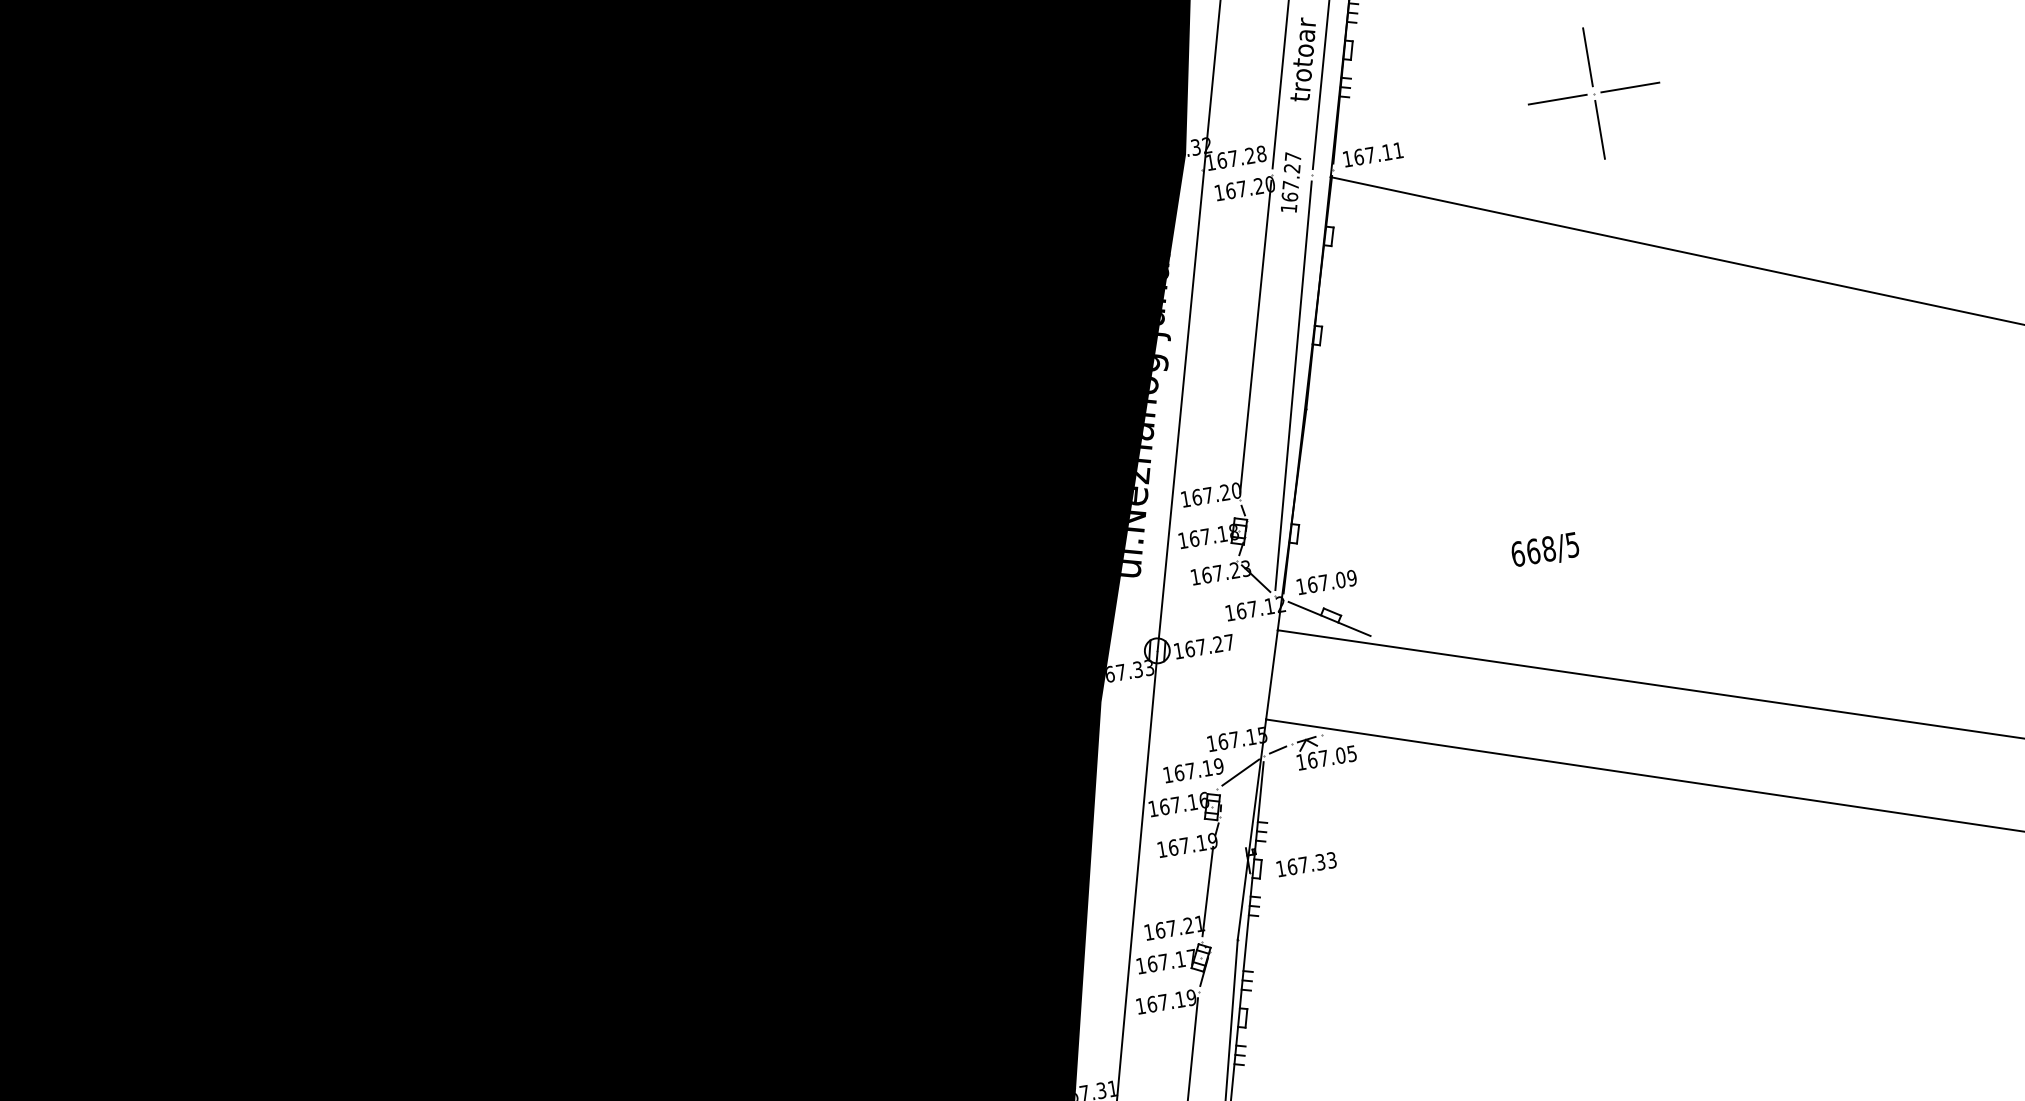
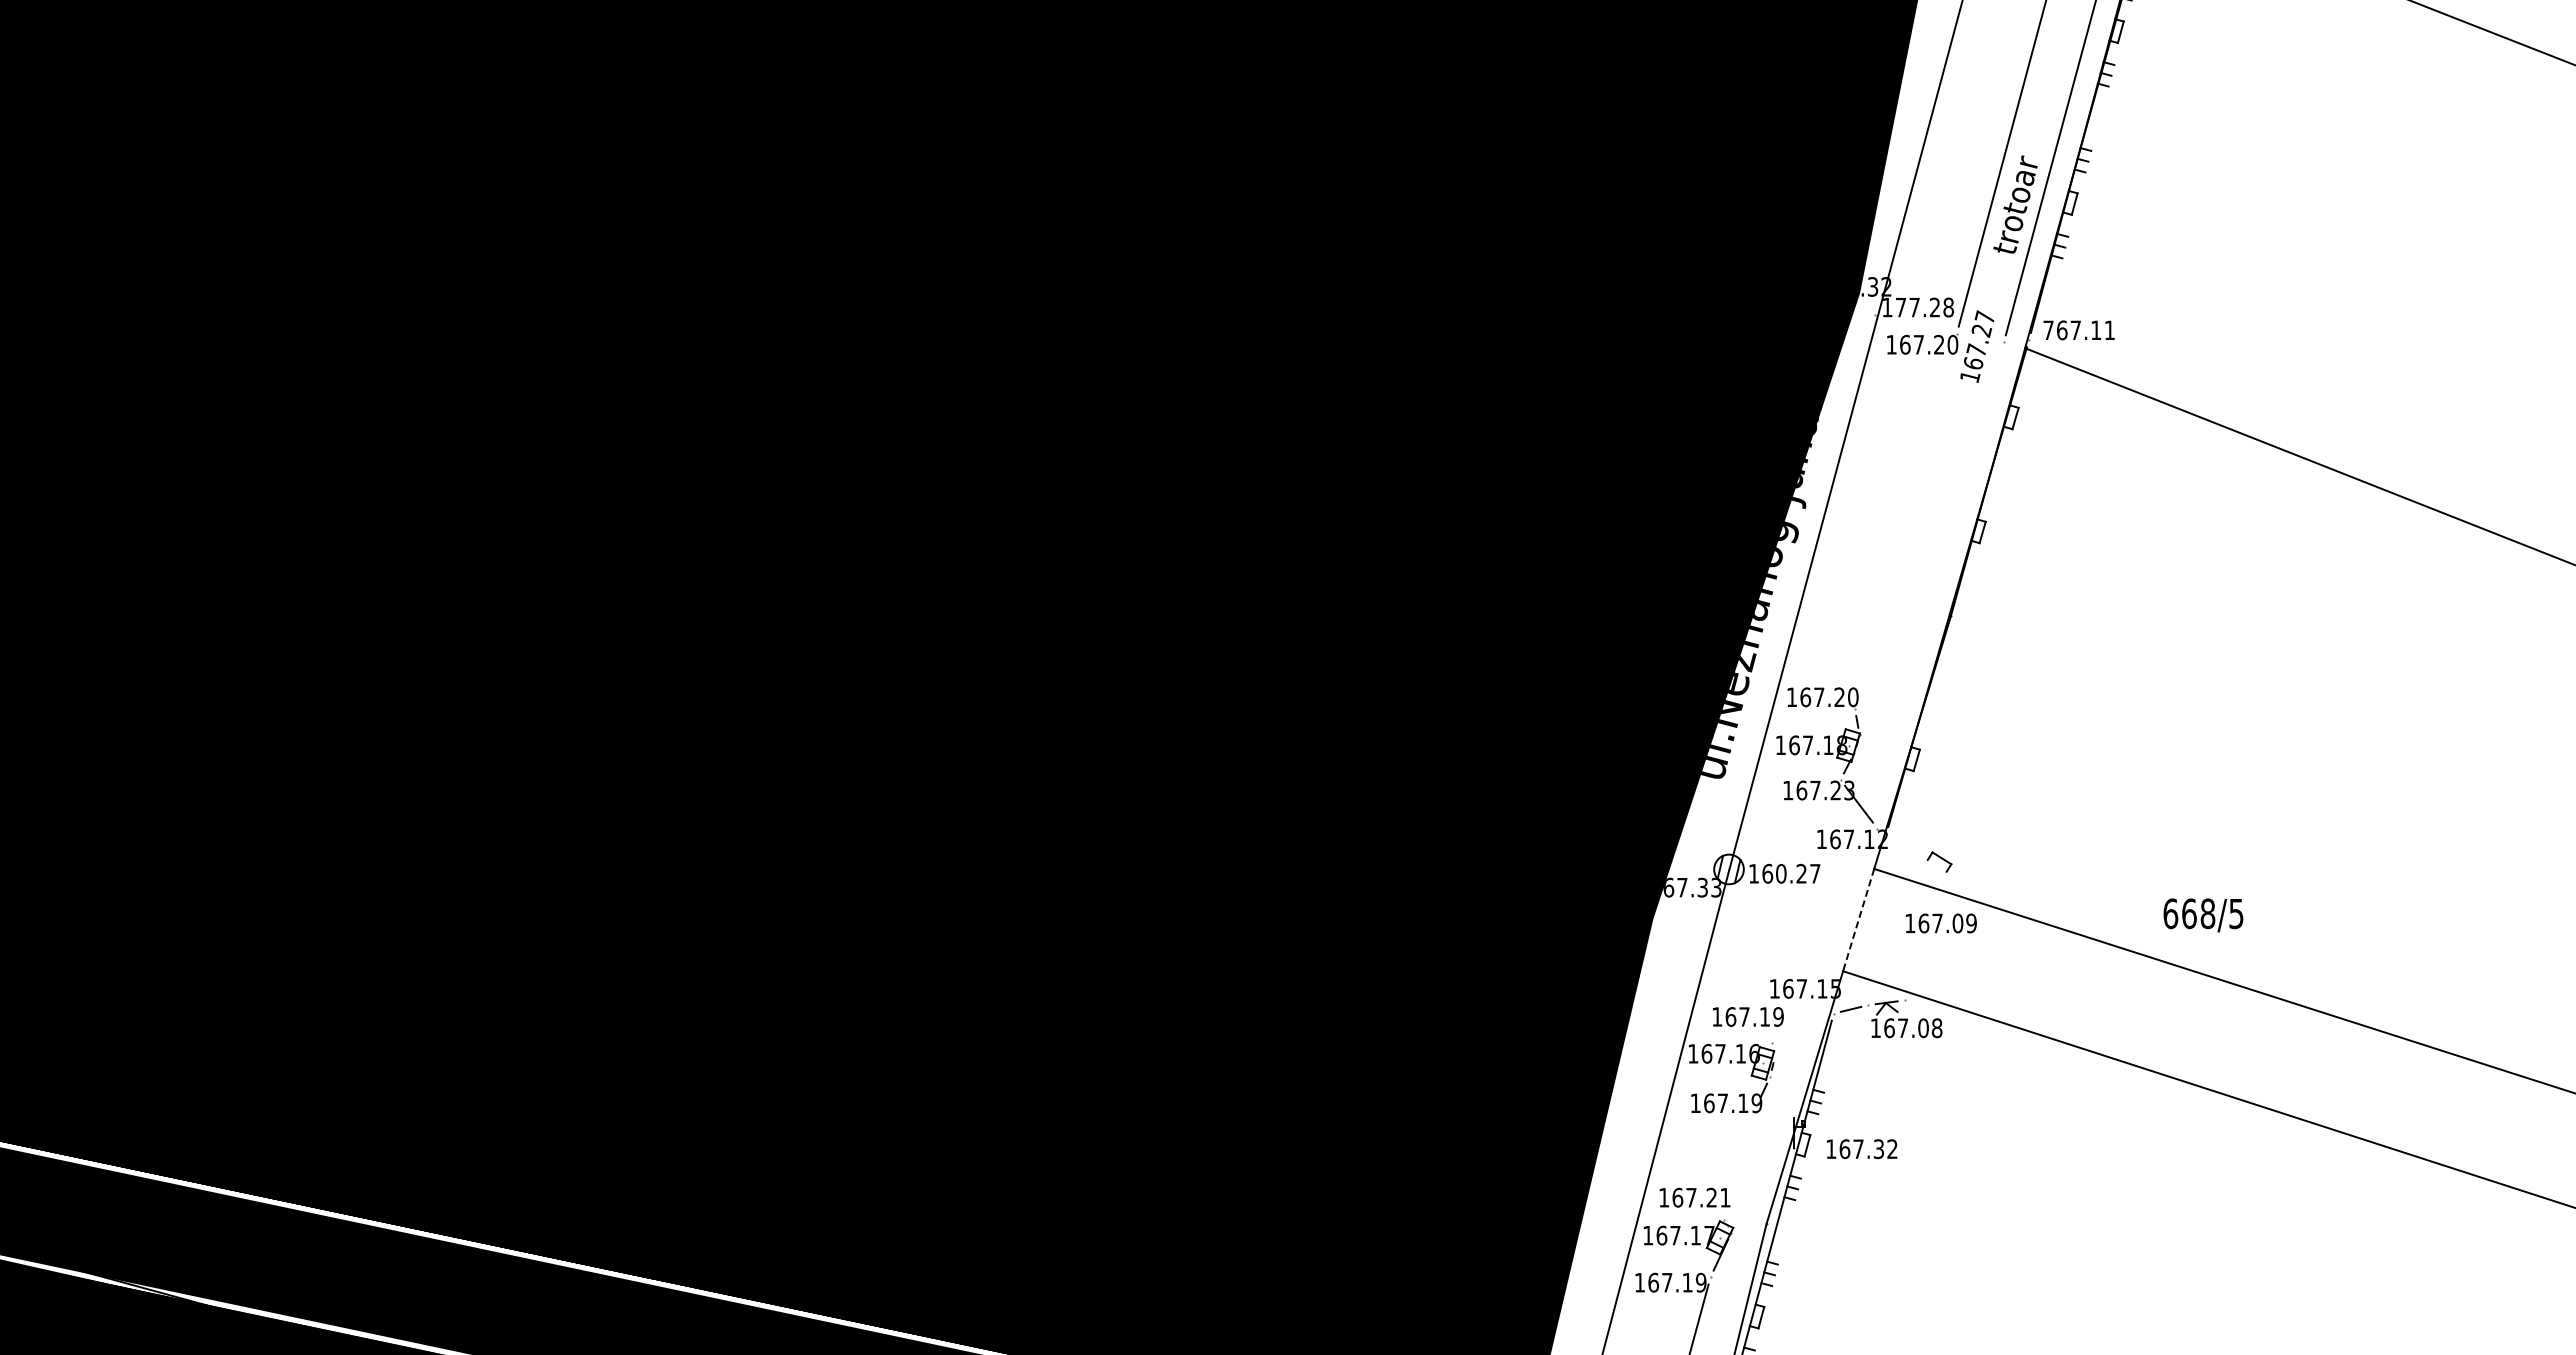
part: (1594, 93) -> (2350, 301), removed
text: (1347, 158) -> (2048, 329), 167.11 -> 767.11
text: (1221, 160) -> (1900, 307), 167.28 -> 177.28
line: (1255, 336) -> (1905, 520), removed
line: (1293, 385) -> (1940, 585), removed
text: (1545, 550) -> (2203, 915), moved
text: (1327, 582) -> (1941, 923), moved
line: (1328, 618) -> (1936, 865), removed
text: (1201, 646) -> (1781, 873), 167.27 -> 160.27
line: (1271, 675) -> (1858, 920), solid -> dashed
text: (1351, 754) -> (1936, 1028), 167.05 -> 167.08
line: (1240, 772) -> (1802, 1028), removed
text: (1331, 860) -> (1892, 1149), 167.33 -> 167.32
line: (1208, 891) -> (1741, 1161), removed

